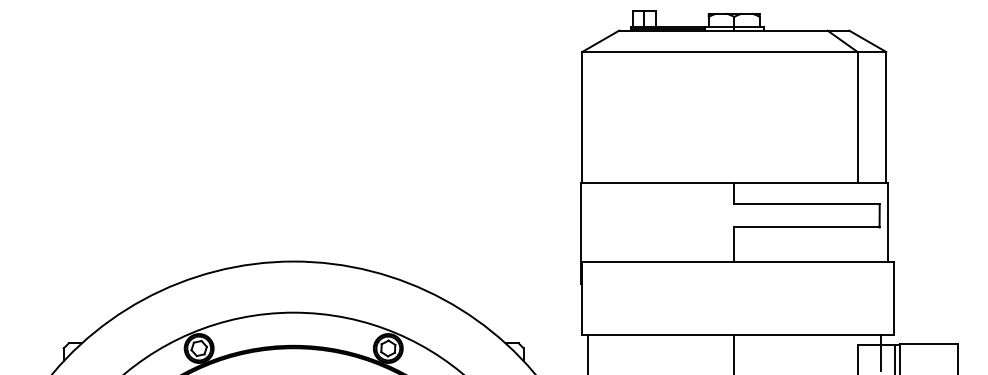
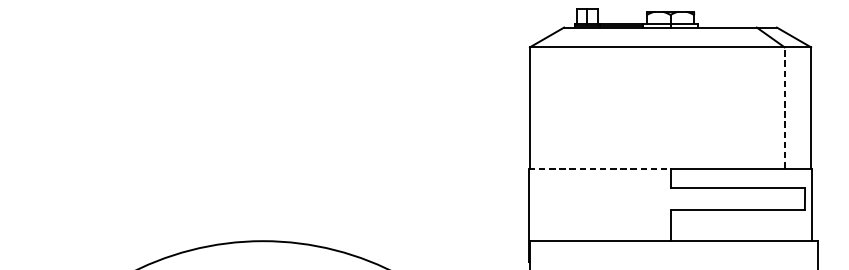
line: (857, 117) -> (784, 107), solid -> dashed
line: (657, 183) -> (599, 168), solid -> dashed

